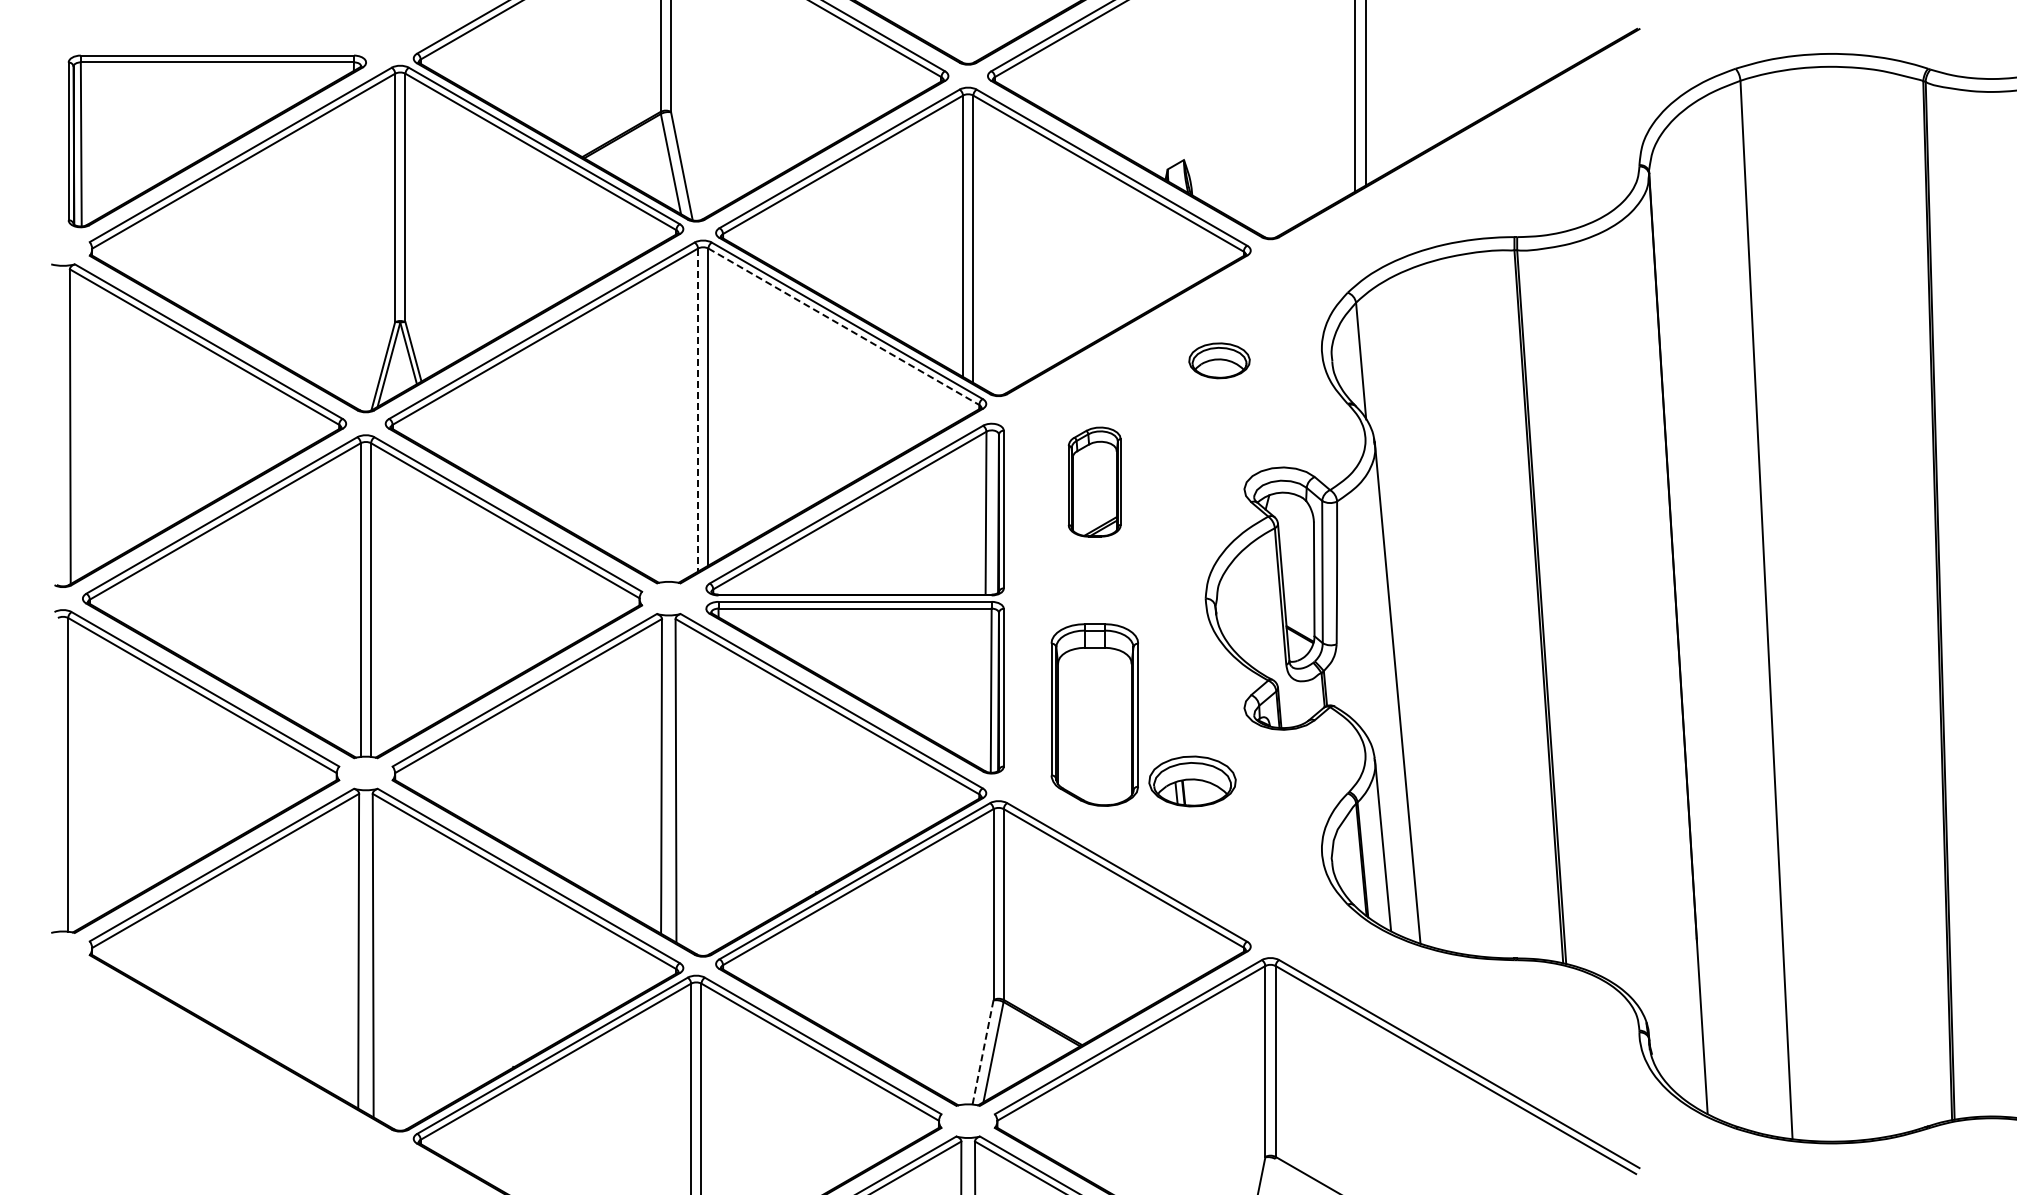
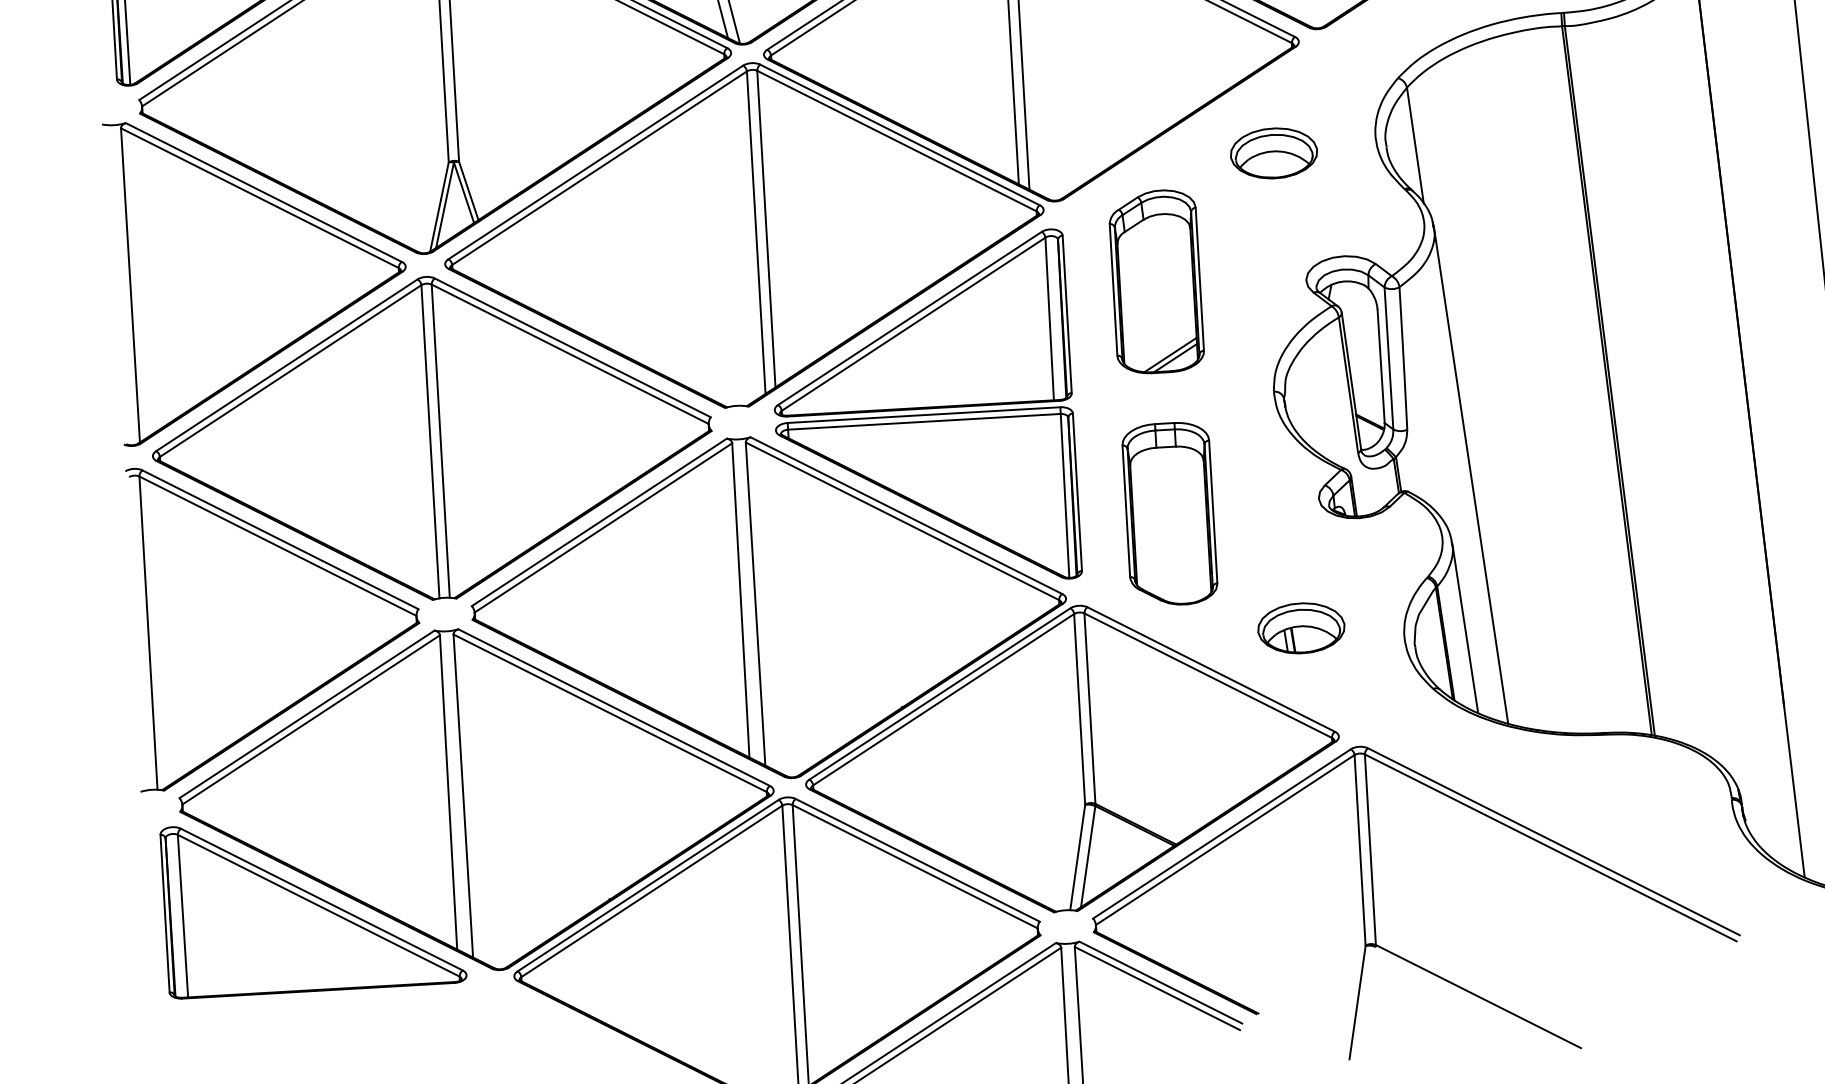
line: (844, 327) -> (897, 141), dashed -> solid
part: (1219, 360) -> (1273, 153), size x1.43
line: (698, 410) -> (756, 233), dashed -> solid
part: (1094, 481) -> (1156, 281), size x1.67
part: (1192, 781) -> (1301, 628), moved
line: (982, 1053) -> (1077, 858), dashed -> solid
part: (216, 1055) -> (312, 904), added

